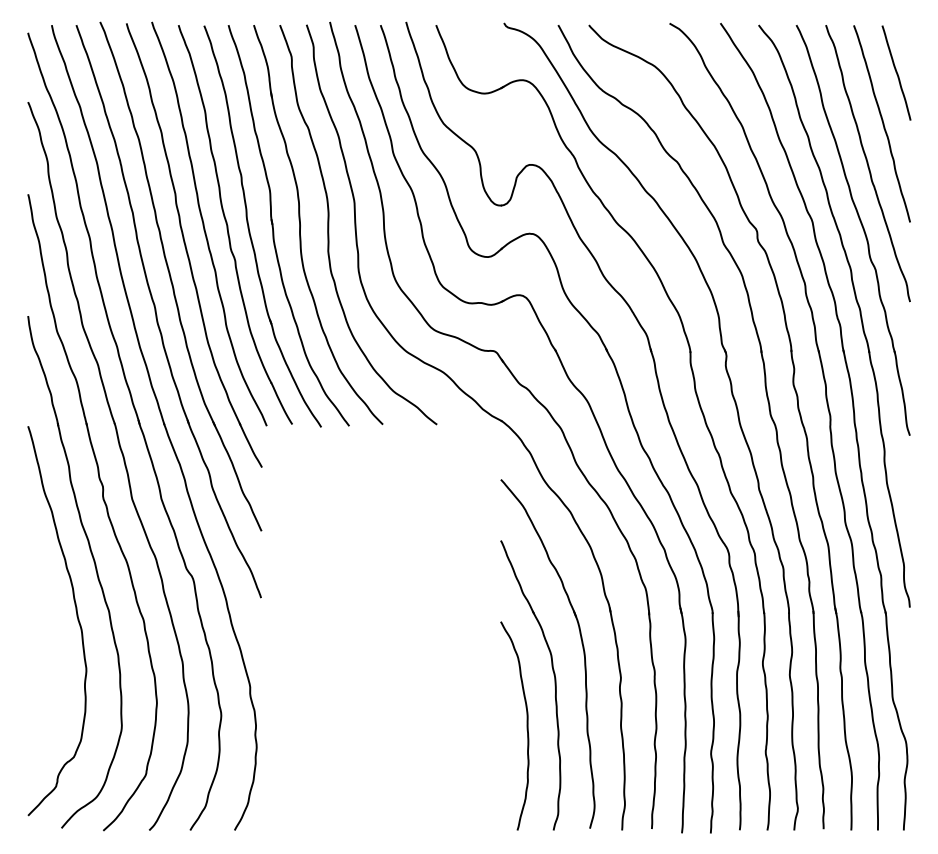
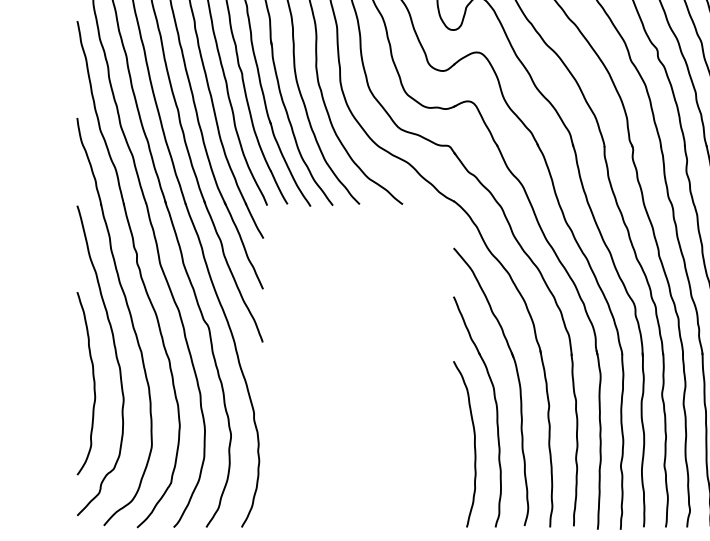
curve: (48, 649) -> (93, 383), added

